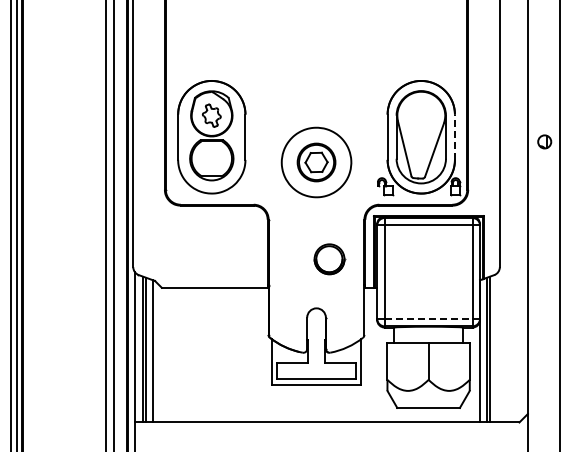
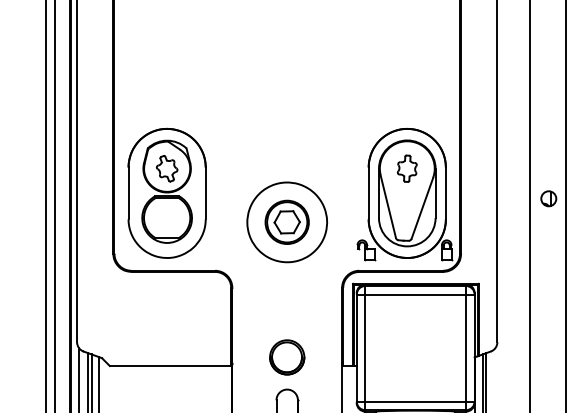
part: (421, 115) -> (407, 168), added
line: (454, 137) -> (445, 193), dashed -> solid
part: (329, 259) -> (287, 357), moved
line: (428, 318) -> (415, 401), dashed -> solid

